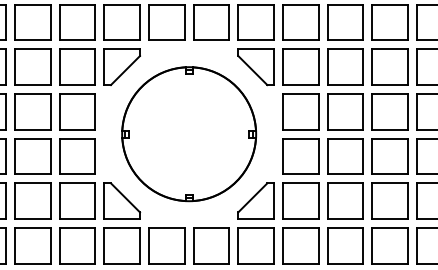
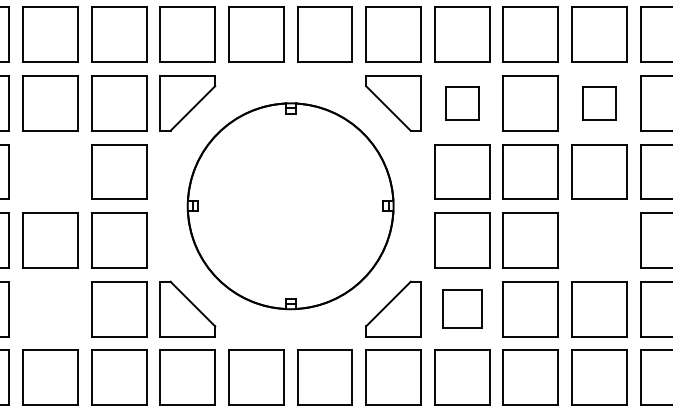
part: (300, 66) -> (461, 102), size x0.6
part: (389, 66) -> (598, 102), size x0.6
part: (32, 111) -> (50, 171), removed
part: (389, 156) -> (598, 240), removed
part: (32, 200) -> (50, 308), removed
part: (300, 200) -> (461, 308), size x0.7

